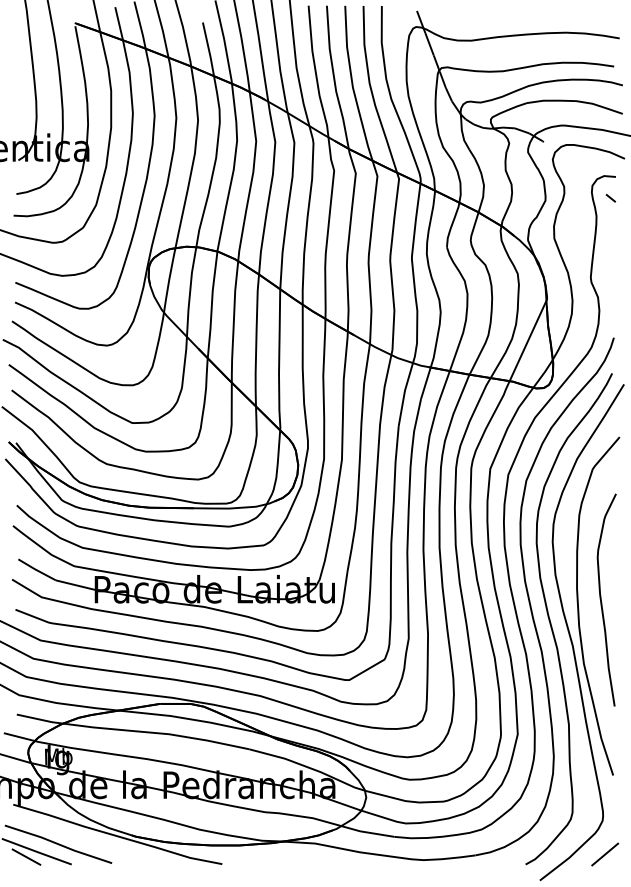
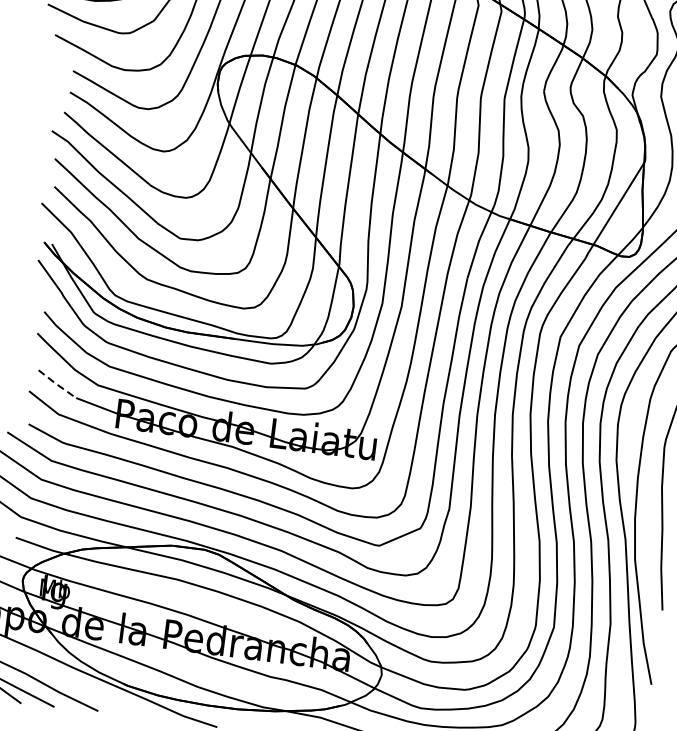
line: (36, 569) -> (56, 383), solid -> dashed

